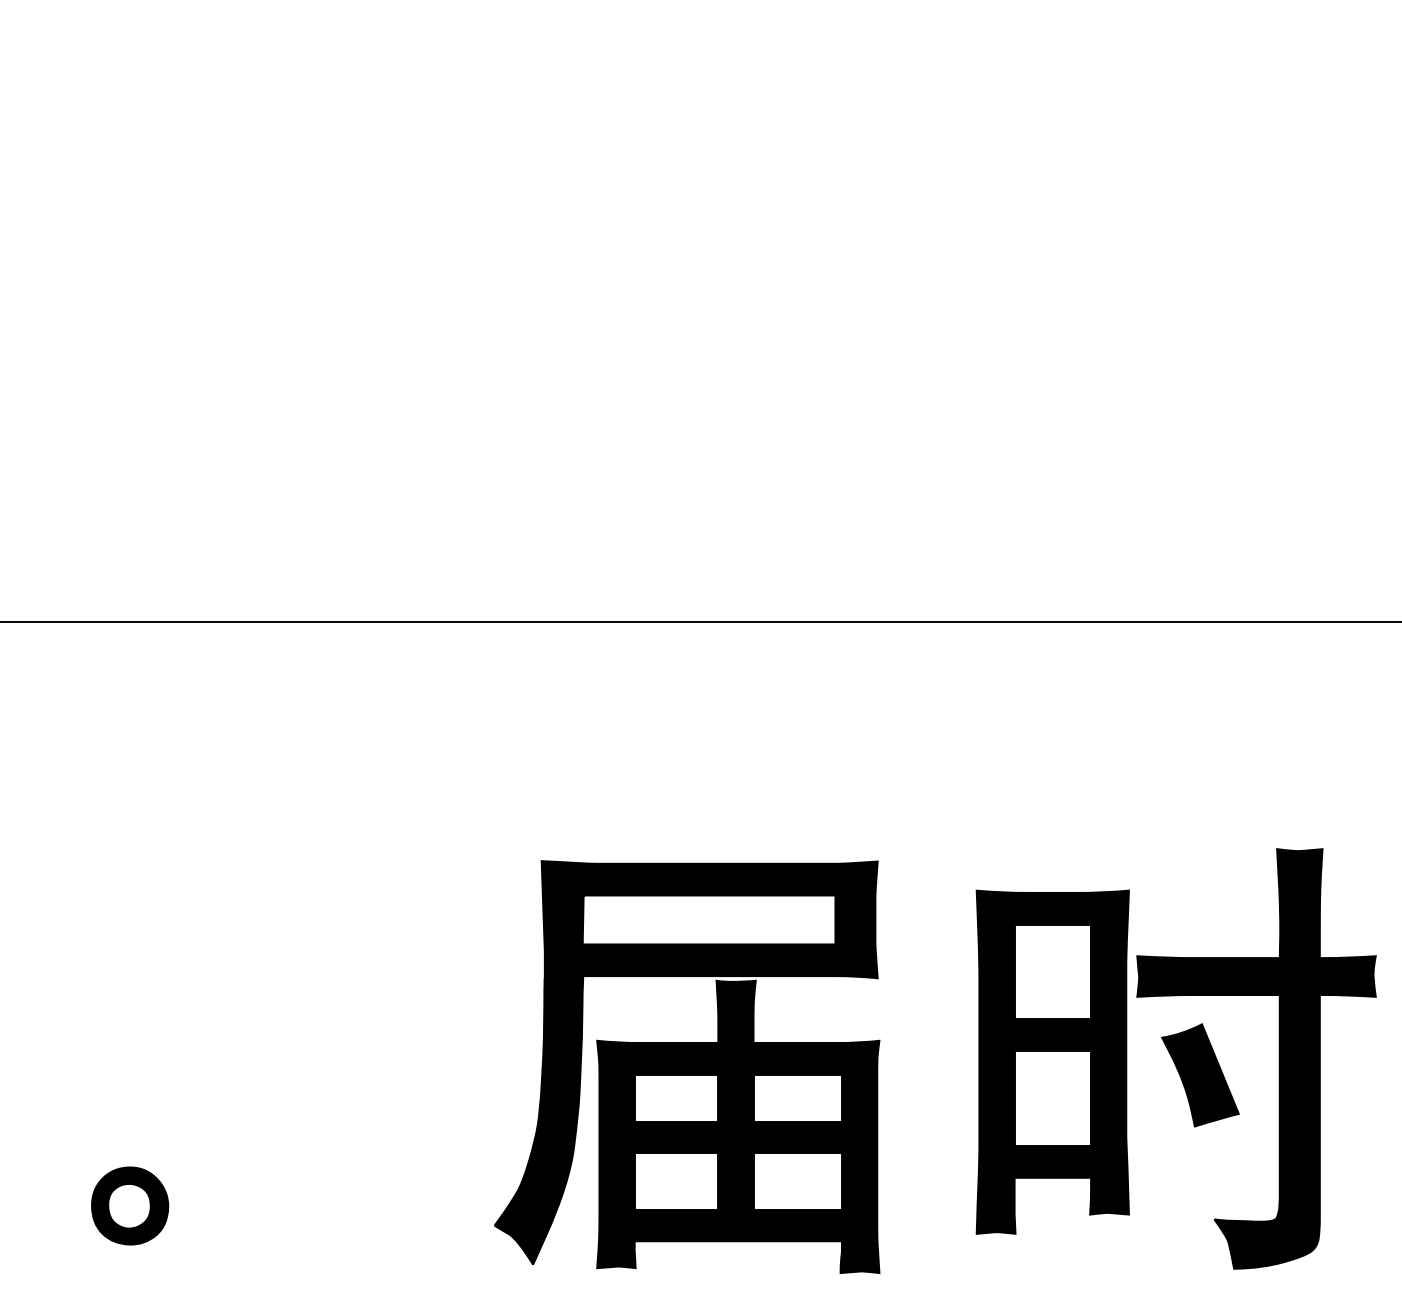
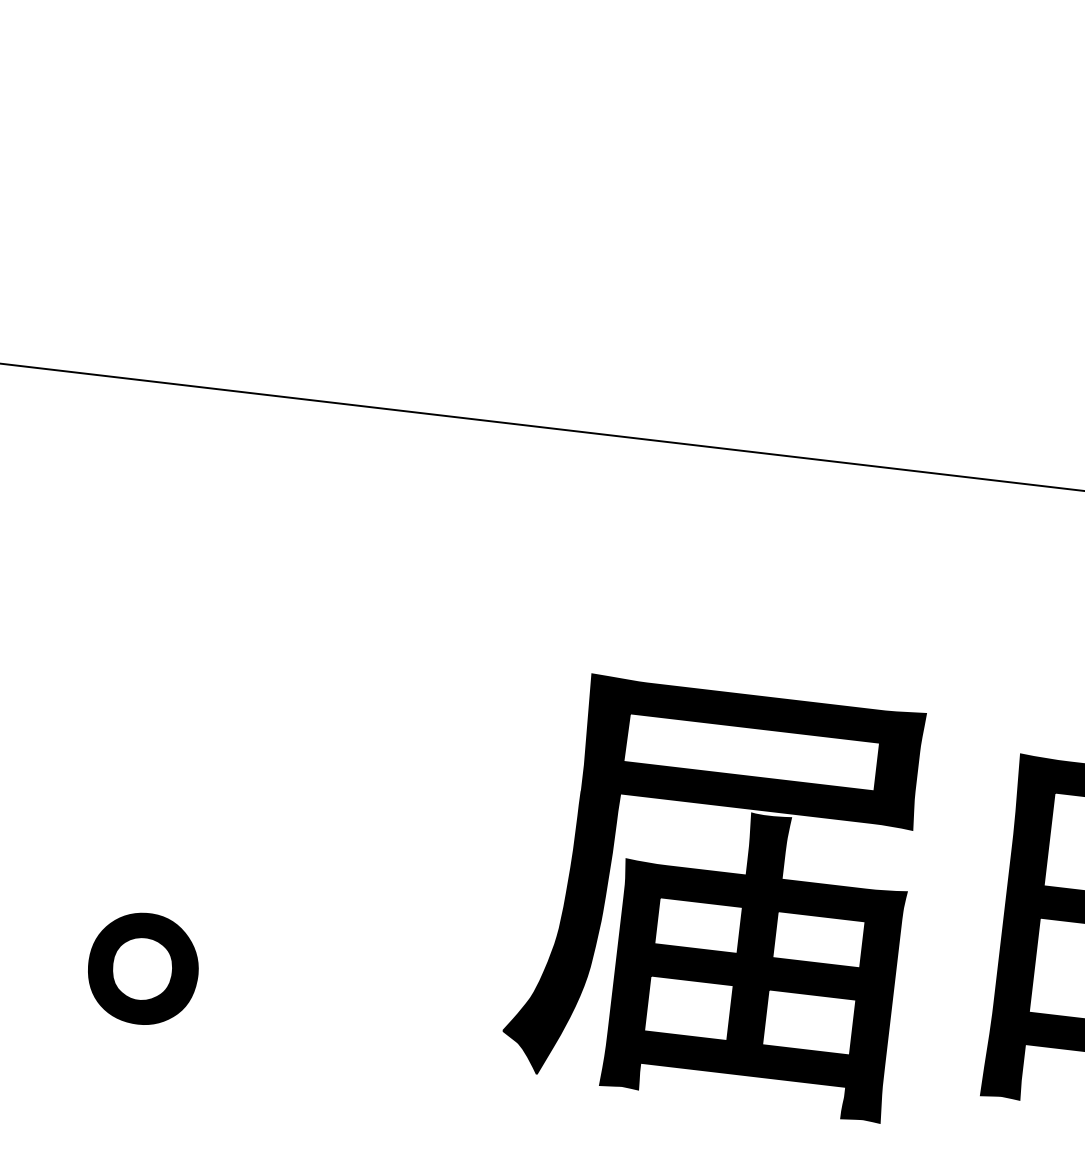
part: (129, 1205) -> (142, 968), size x1.43

